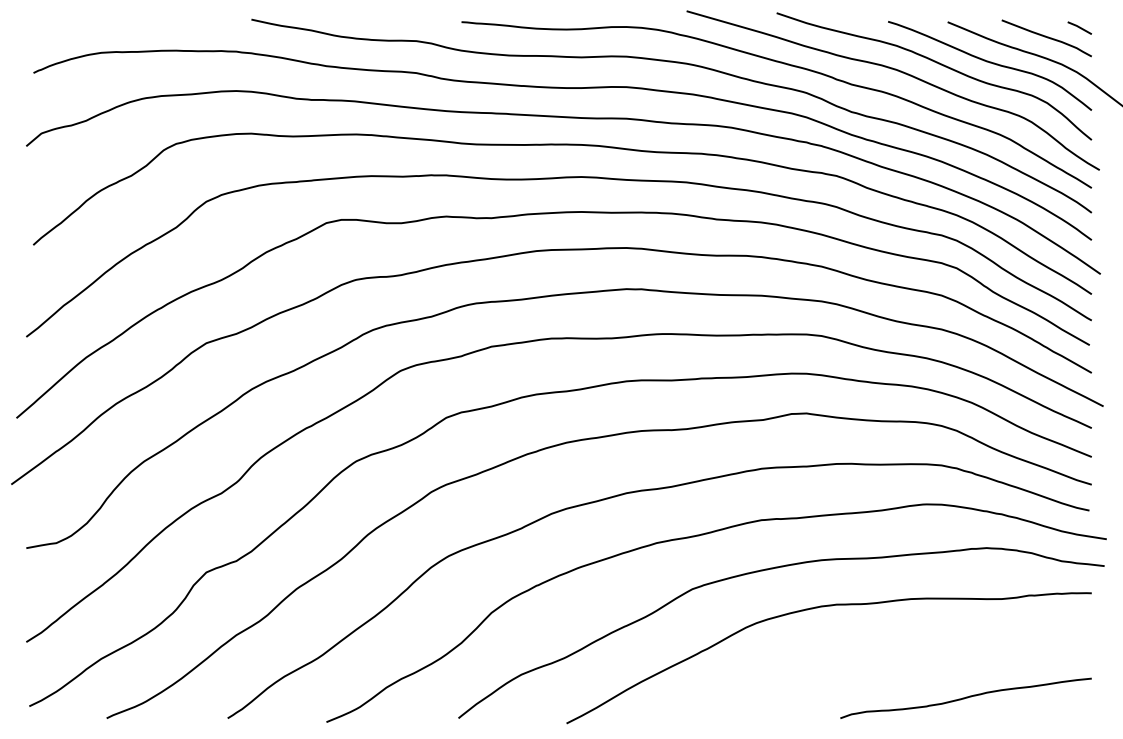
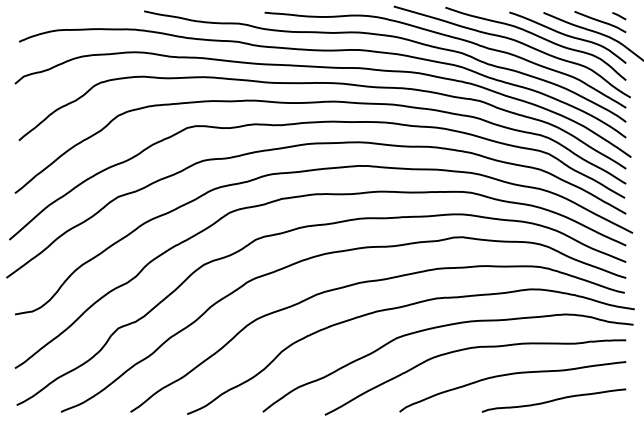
curve: (888, 654) -> (509, 375), added

